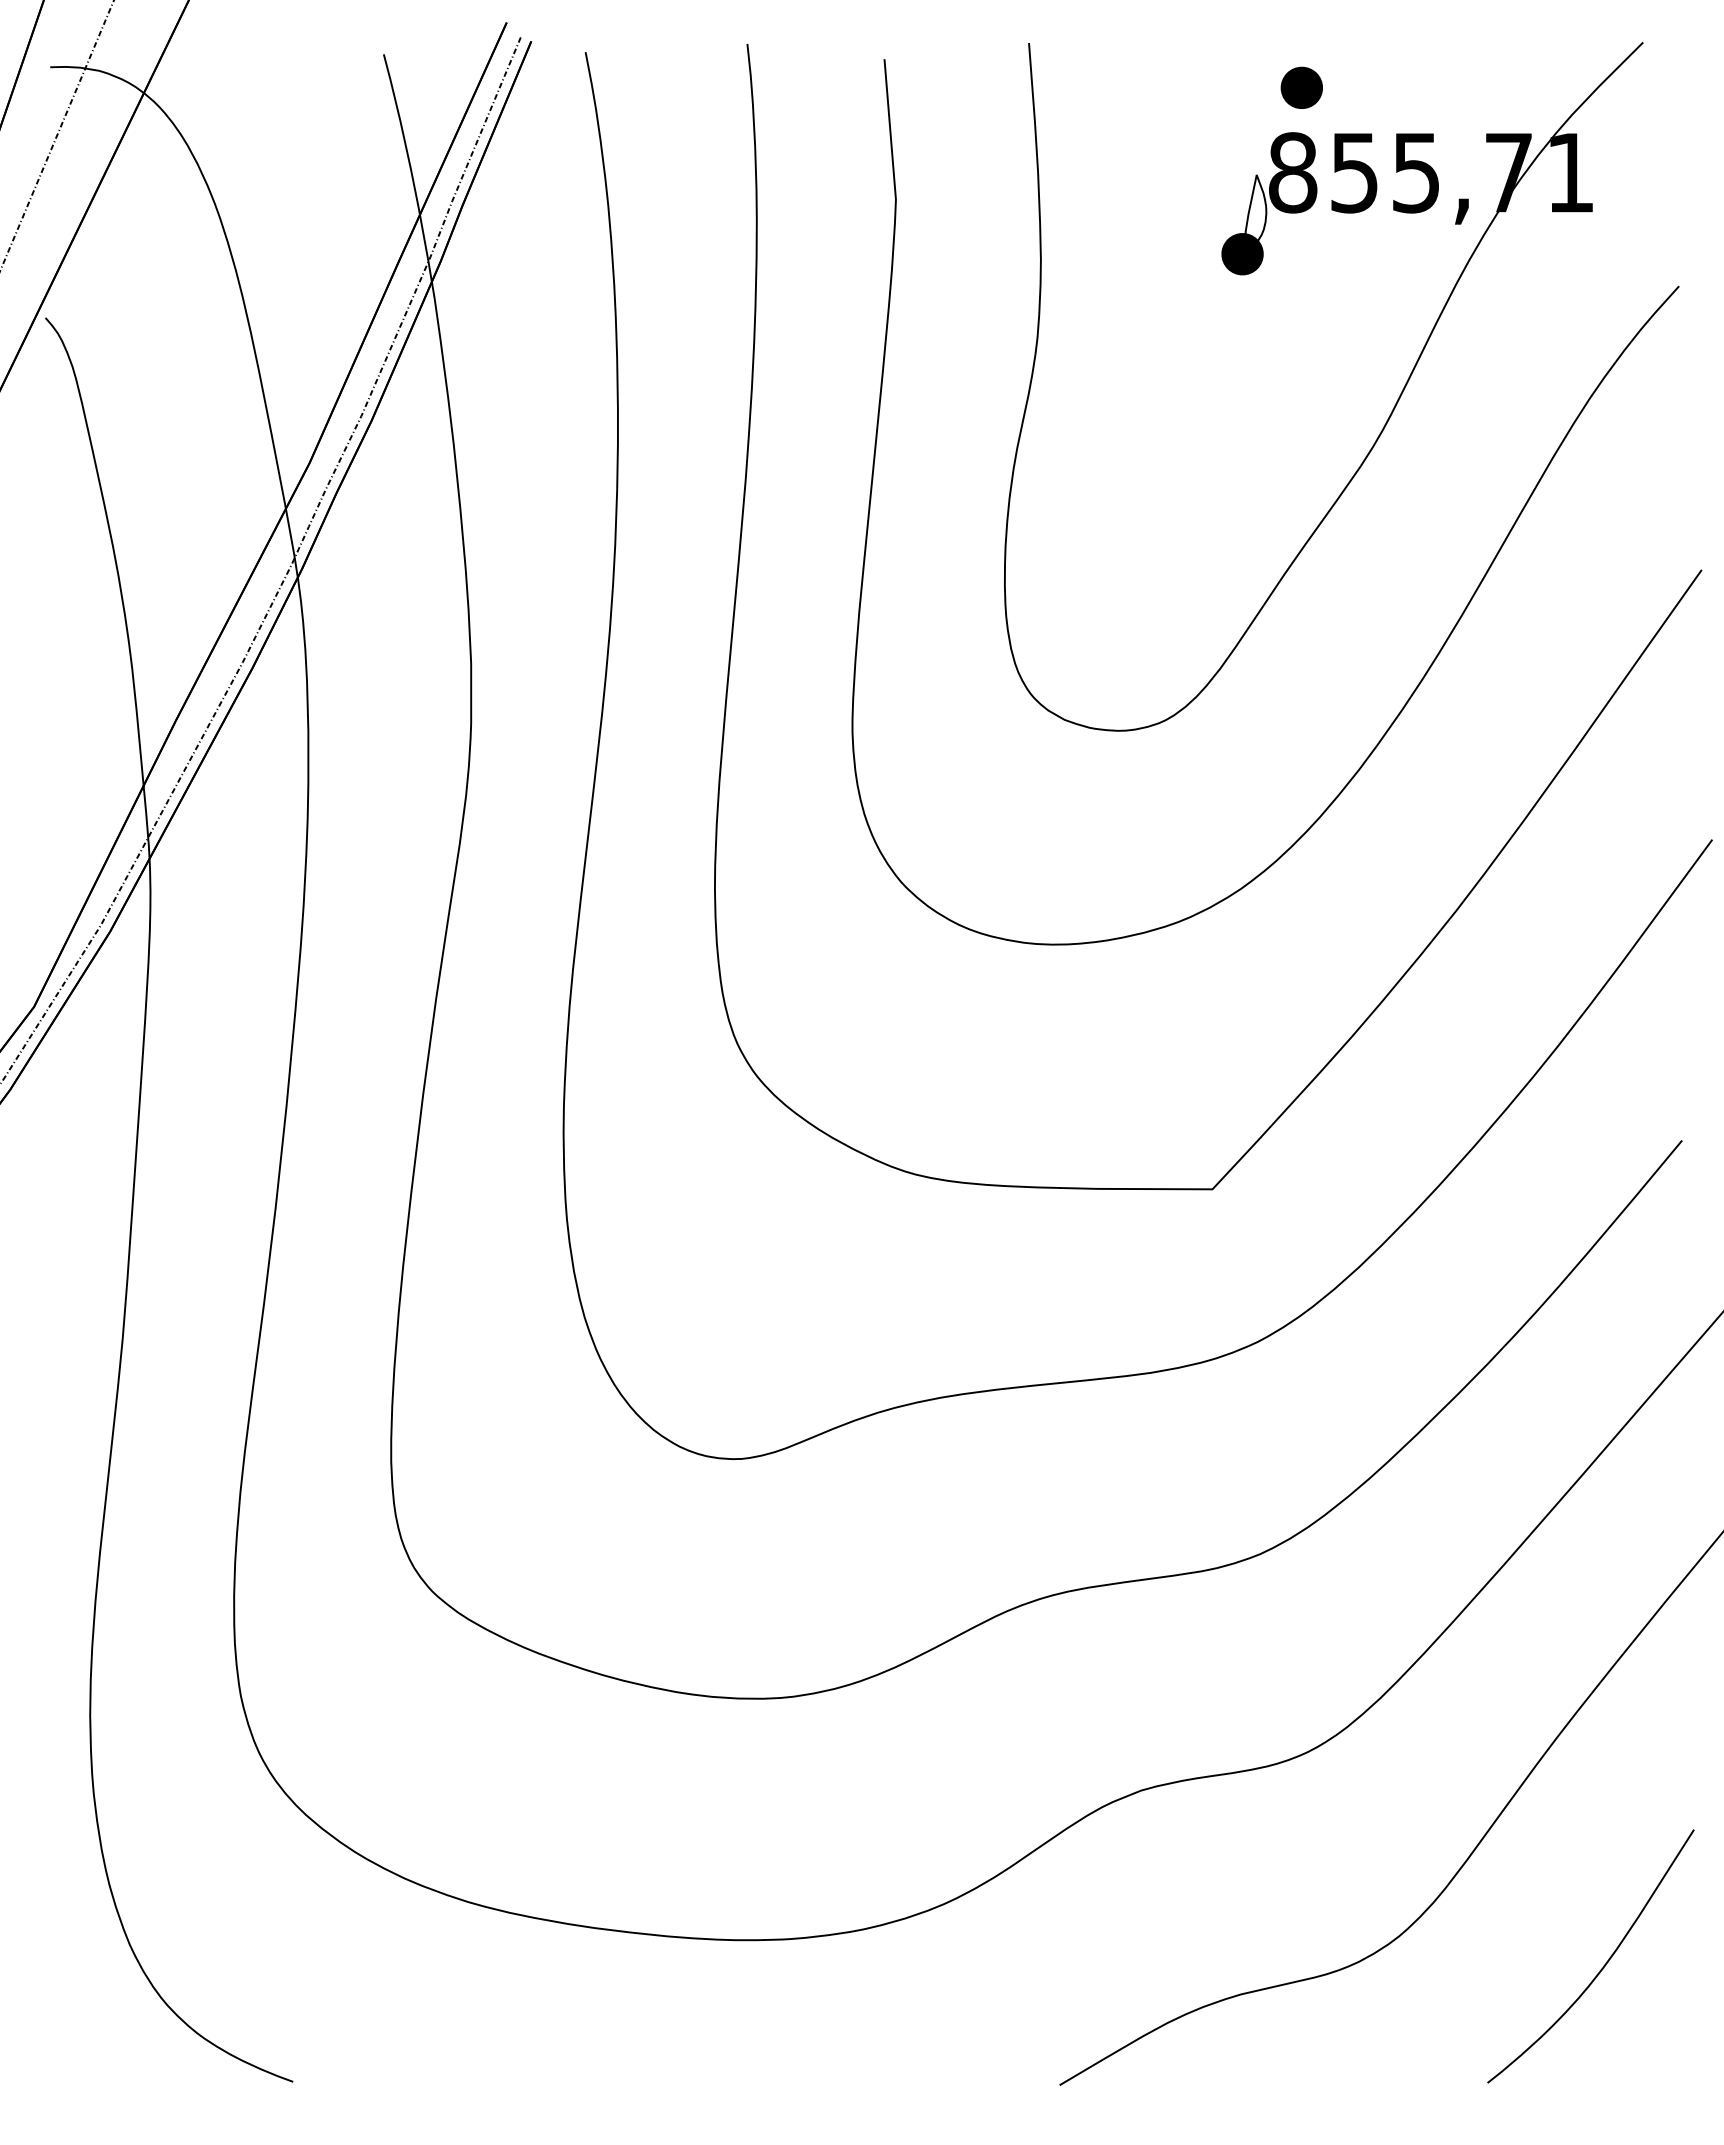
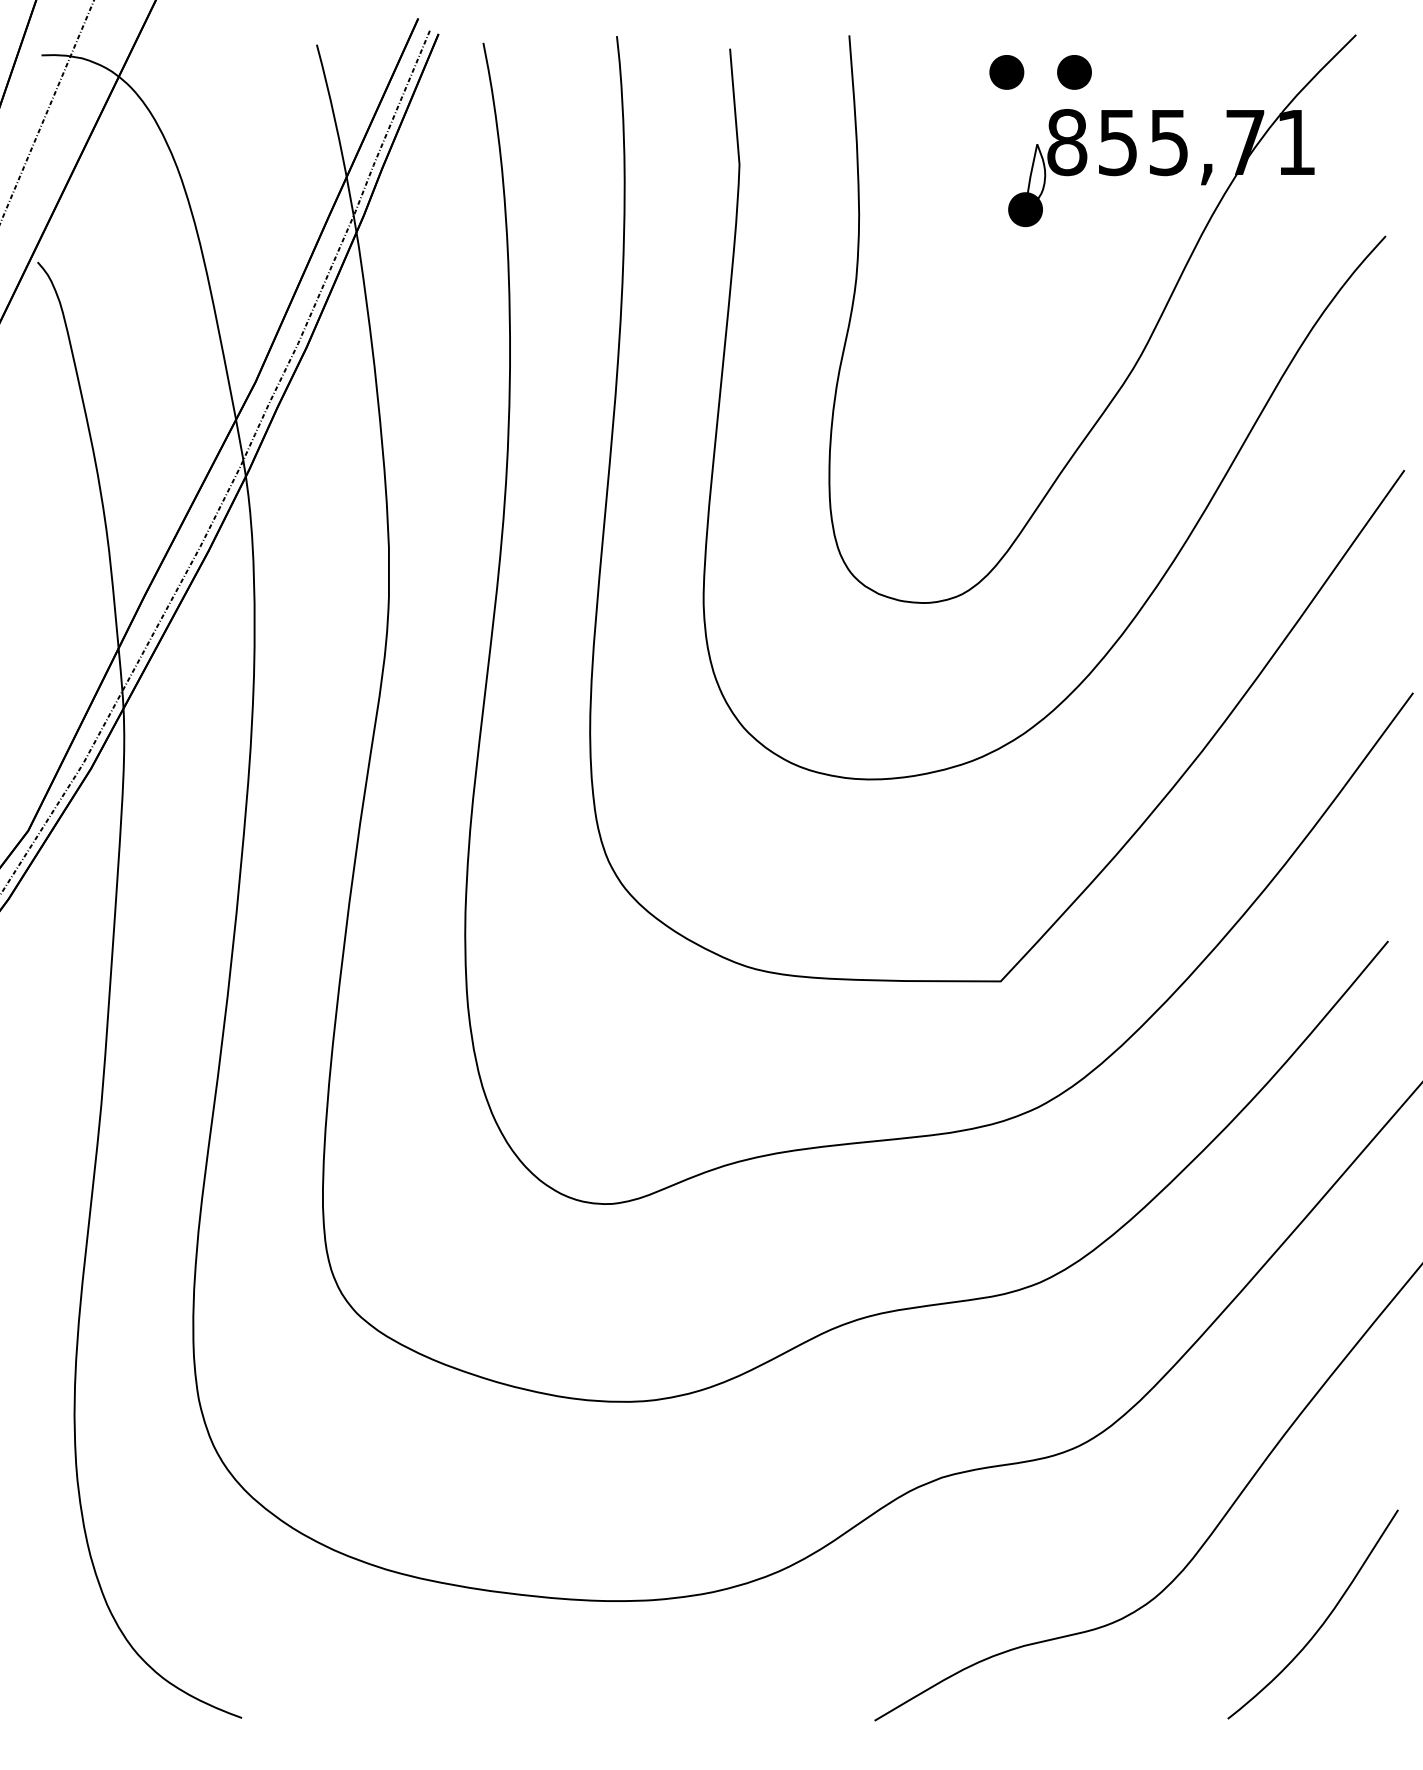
part: (1219, 87) -> (1006, 72), added

